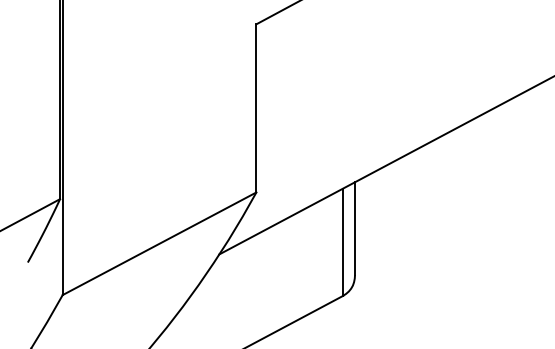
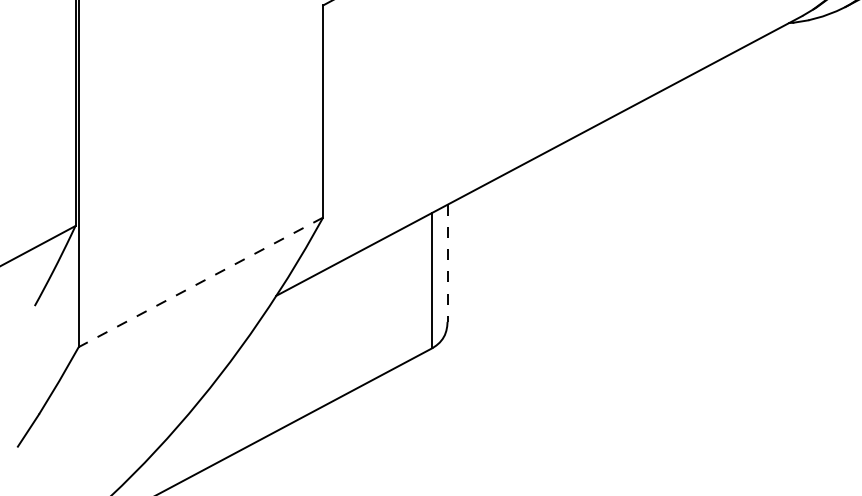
line: (354, 228) -> (447, 263), solid -> dashed
line: (159, 243) -> (200, 282), solid -> dashed

